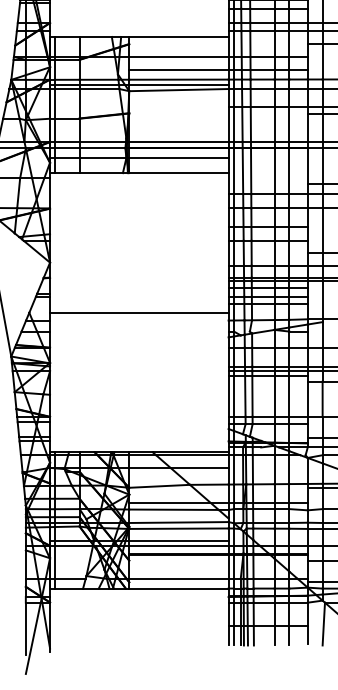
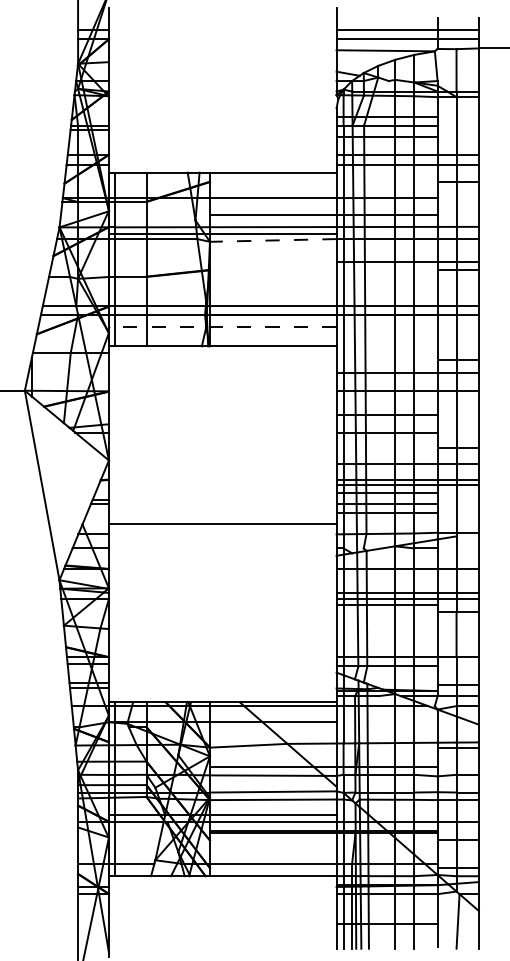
line: (178, 90) -> (272, 240), solid -> dashed
line: (139, 157) -> (222, 326), solid -> dashed

